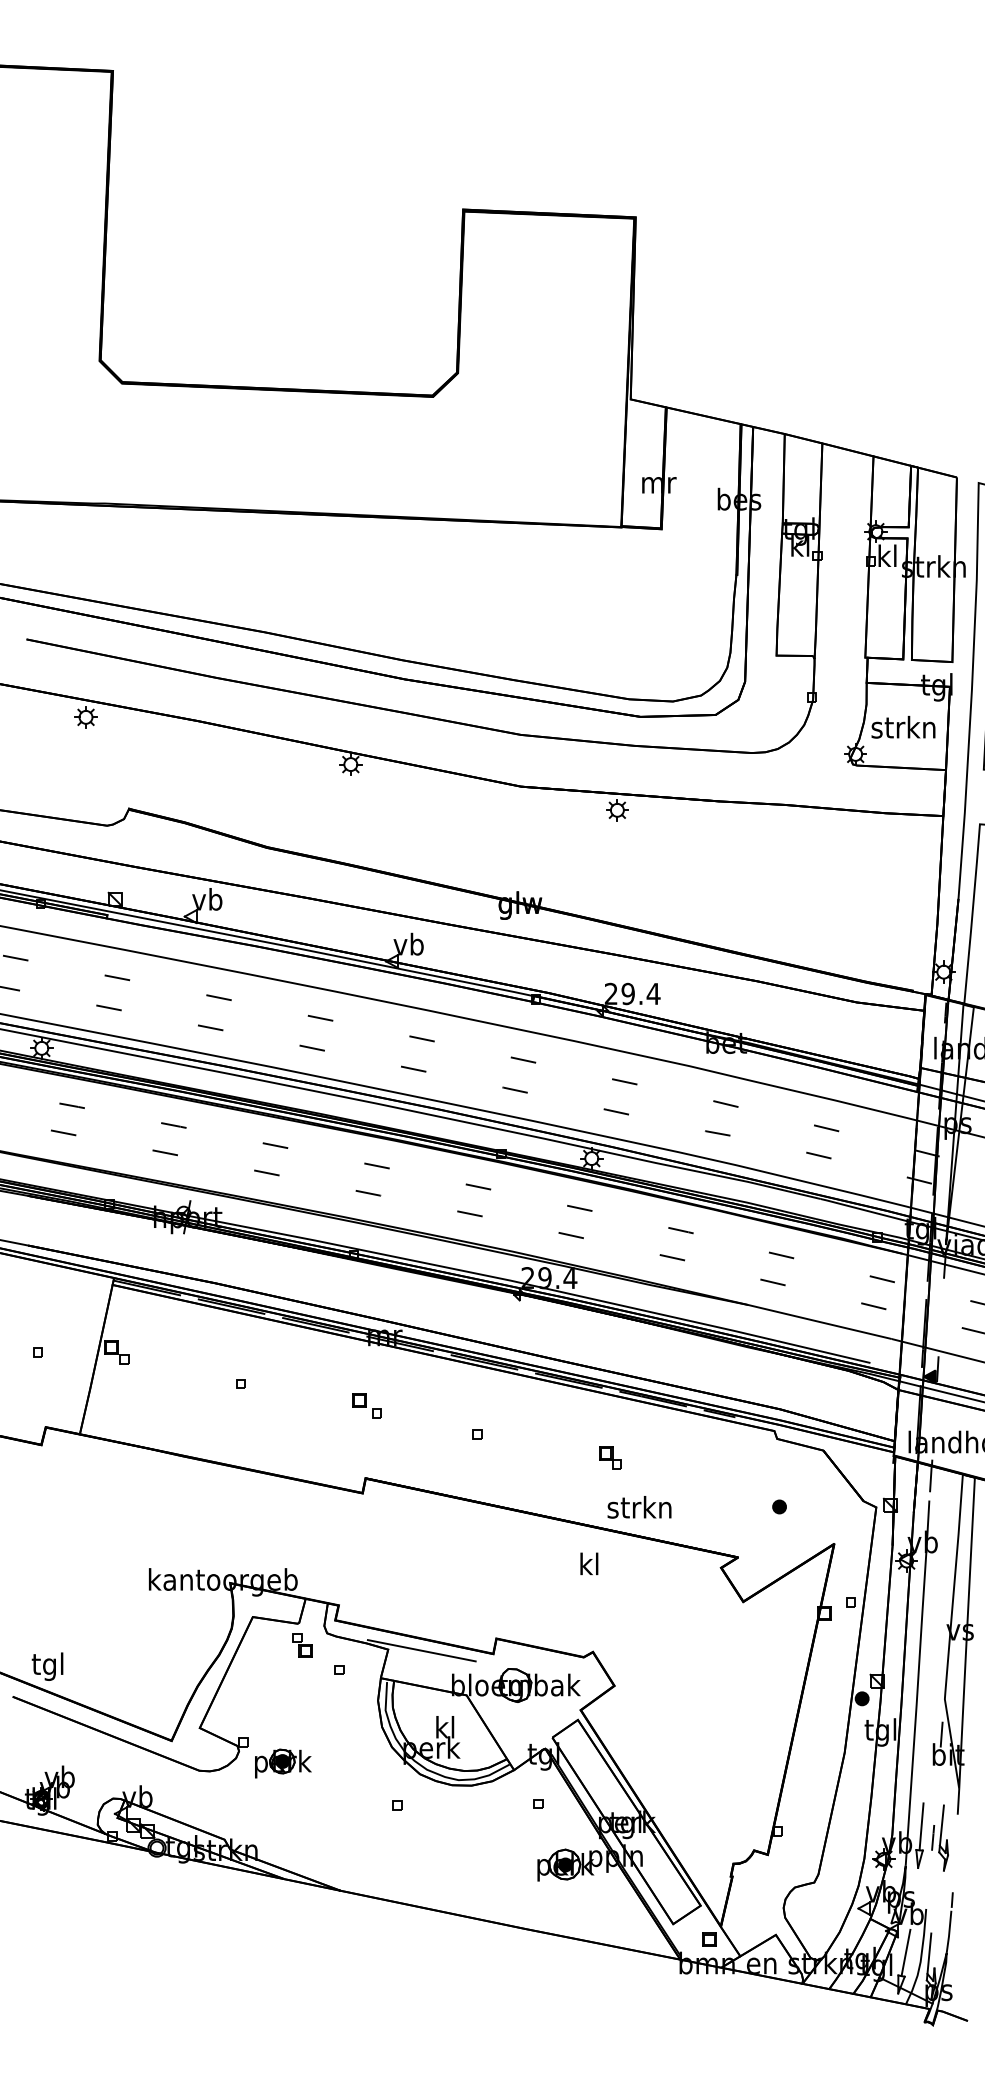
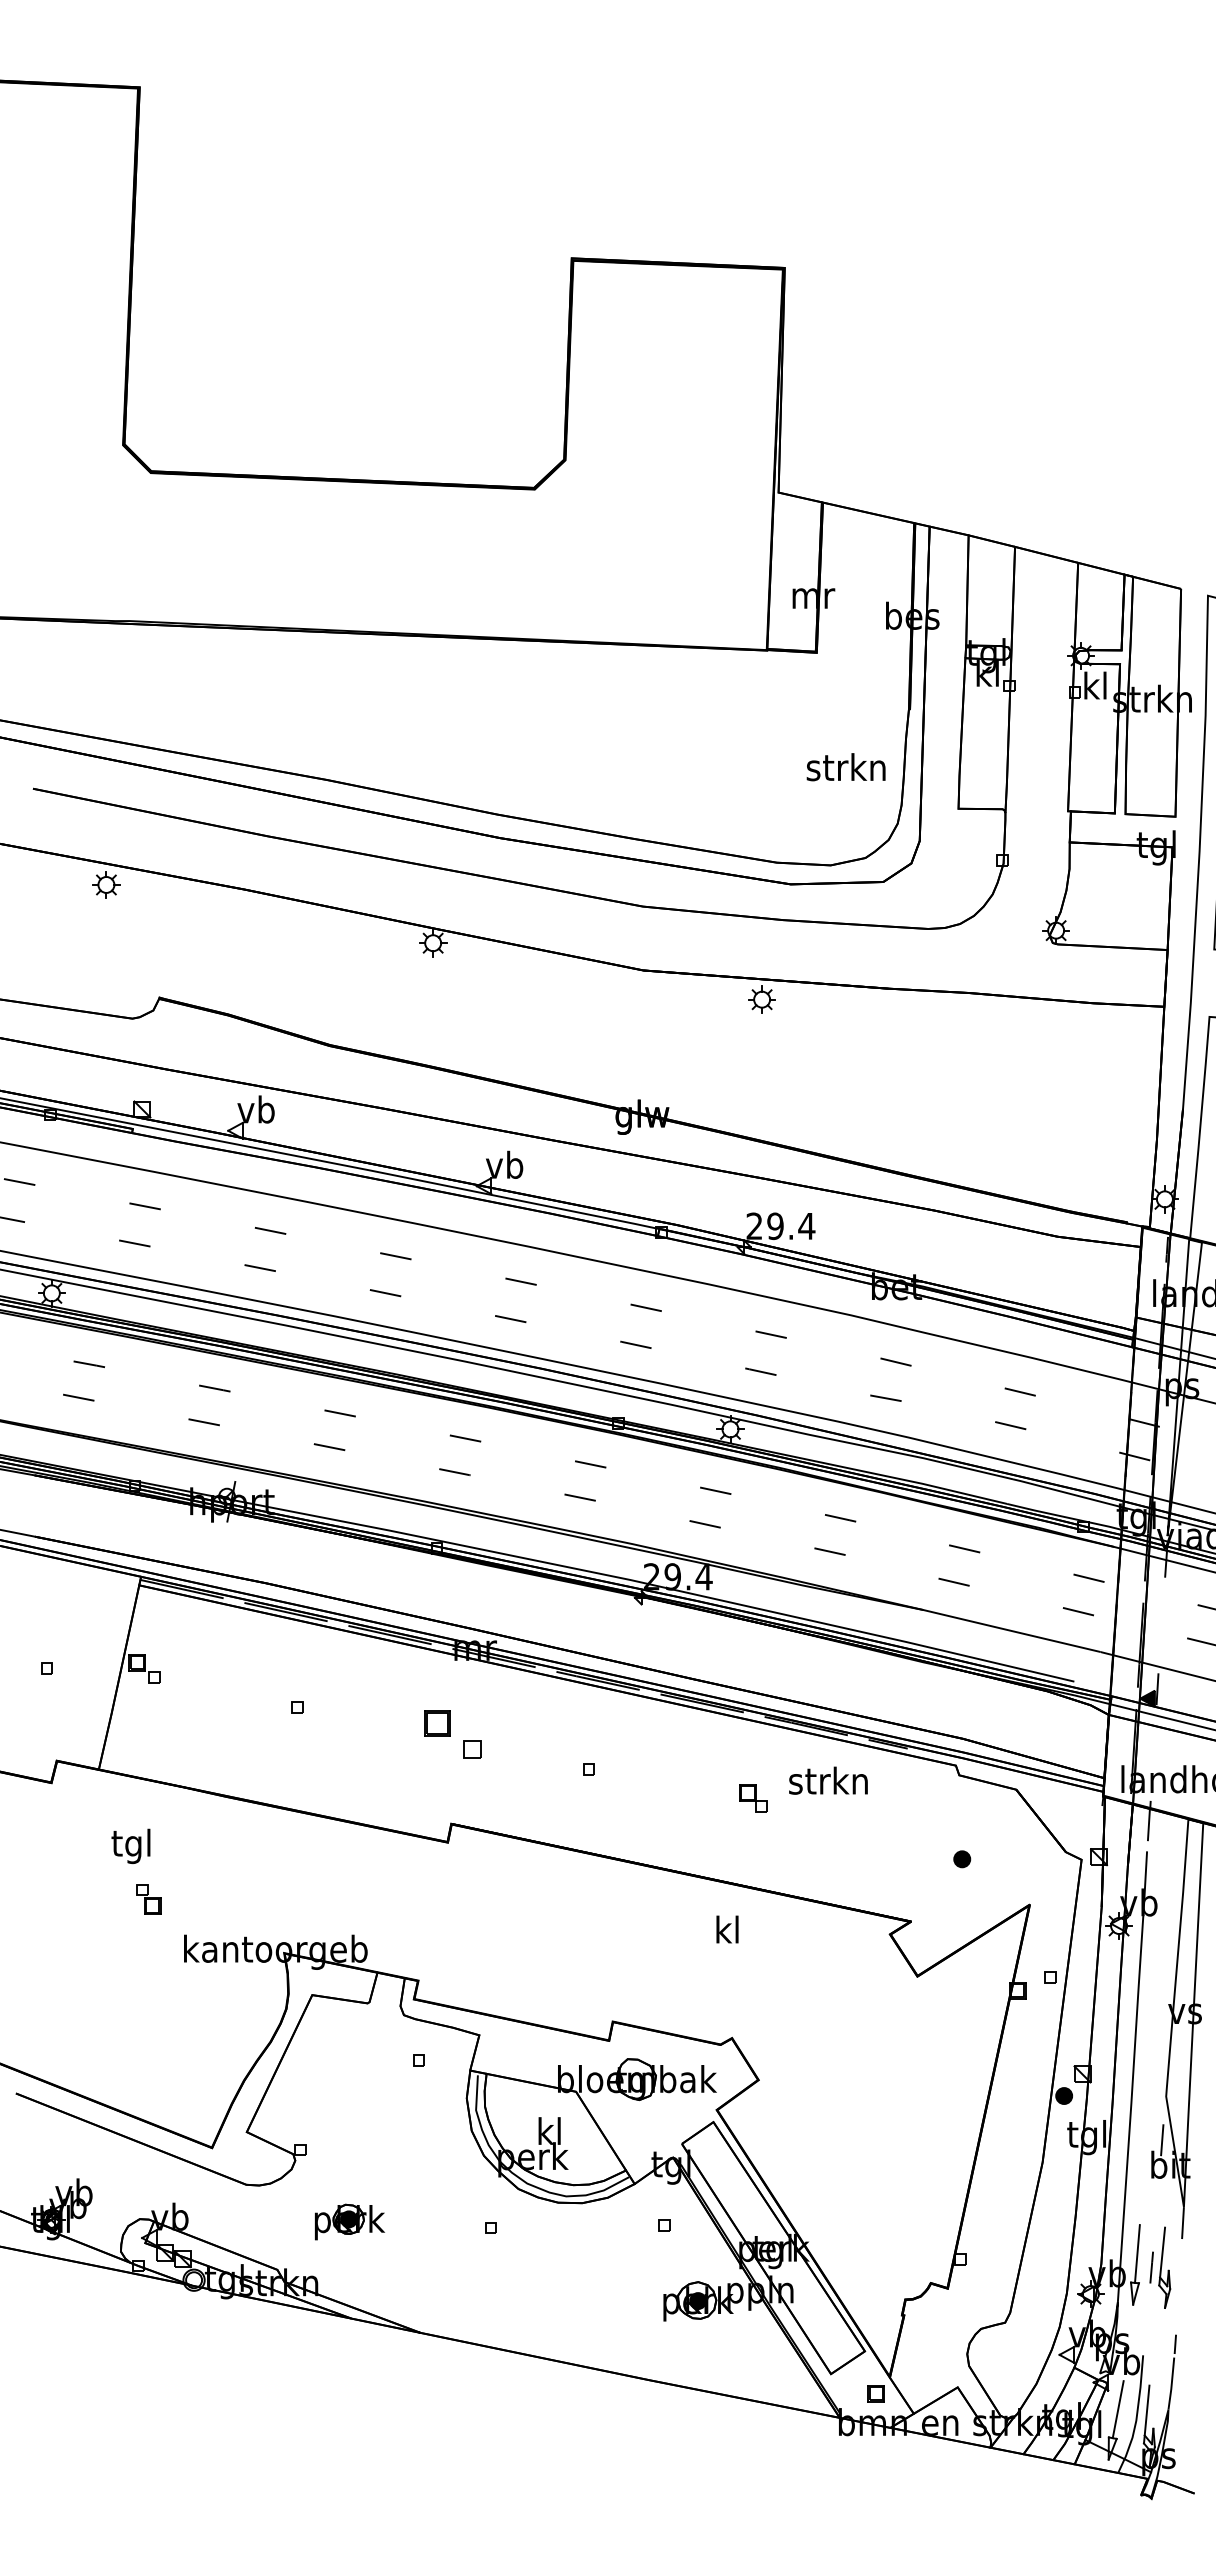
text: (902, 727) -> (845, 767), moved
part: (367, 1405) -> (453, 1733), size x1.6
text: (639, 1507) -> (828, 1780), moved
part: (302, 1645) -> (148, 1899), moved
line: (421, 1650) -> (520, 2036), removed
text: (47, 1665) -> (130, 1845), moved
part: (283, 1763) -> (349, 2221), moved

